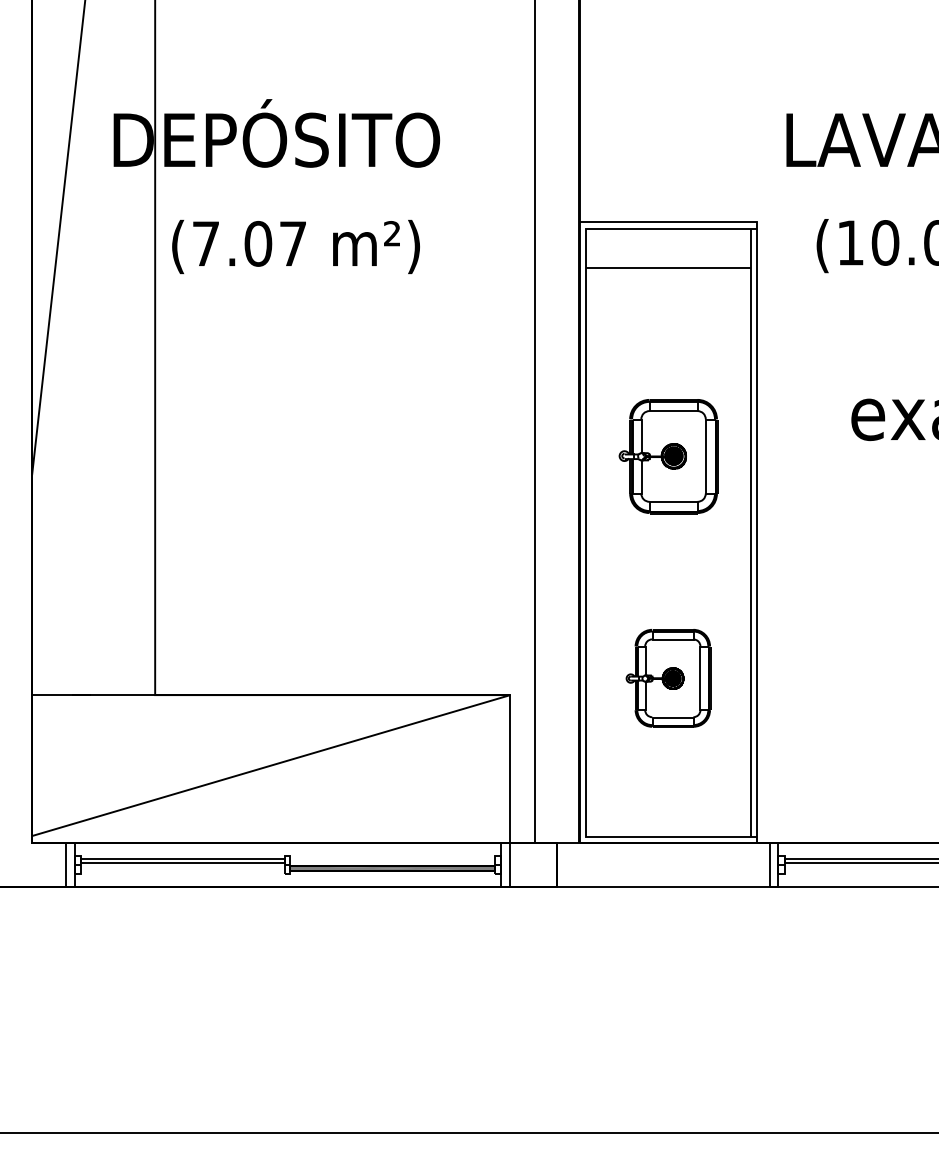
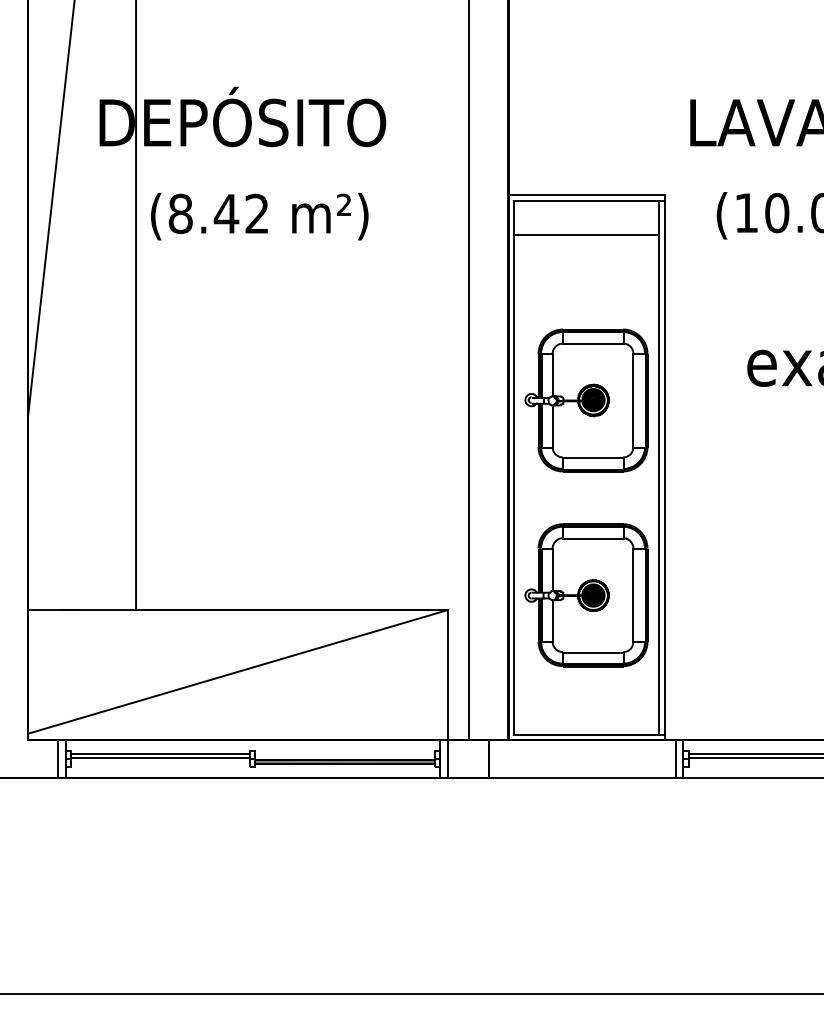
text: (248, 243) -> (217, 213), (7.07 -> (8.42
part: (668, 456) -> (586, 400), size x1.43
part: (668, 678) -> (586, 595), size x1.67

